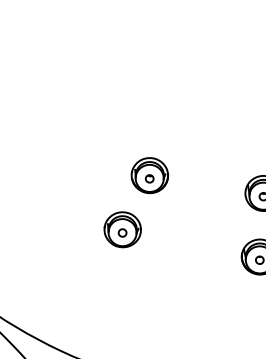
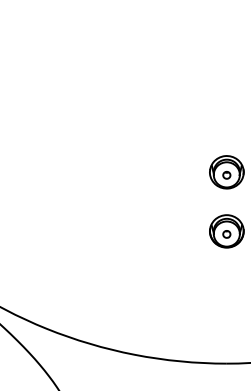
part: (149, 175) -> (120, 161), removed
part: (121, 229) -> (97, 213), removed

